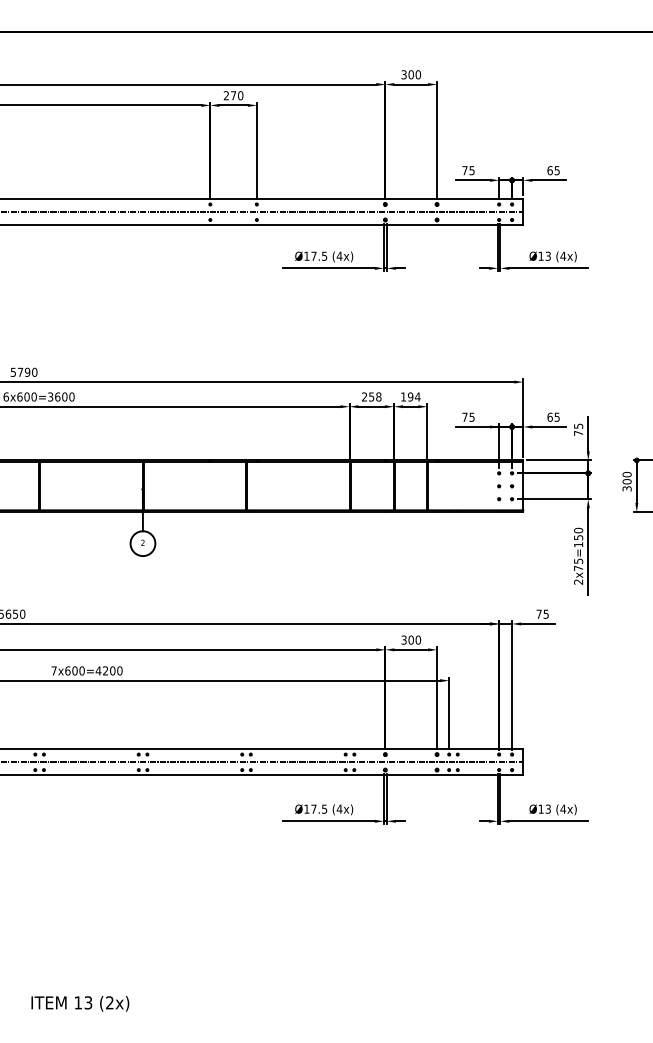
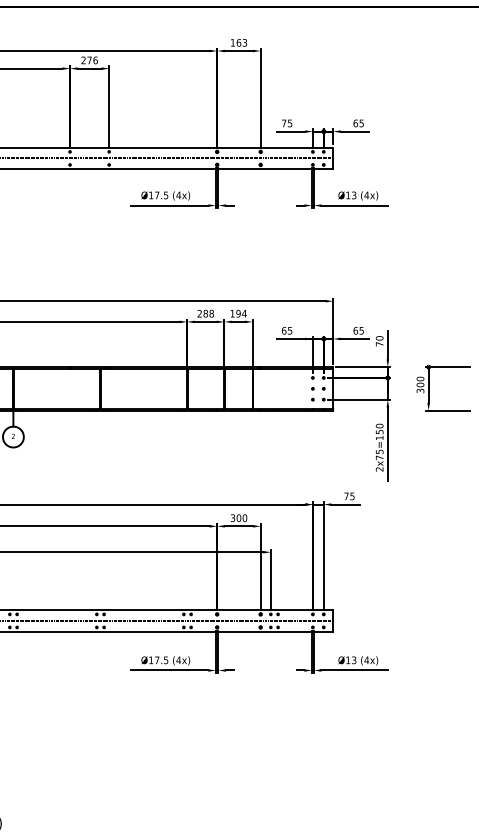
text: (411, 74) -> (239, 42), 300 -> 163
text: (240, 95) -> (95, 60), 270 -> 276
text: (371, 396) -> (205, 313), 258 -> 288
text: (464, 416) -> (283, 330), 75 -> 65
text: (578, 425) -> (379, 337), 75 -> 70

